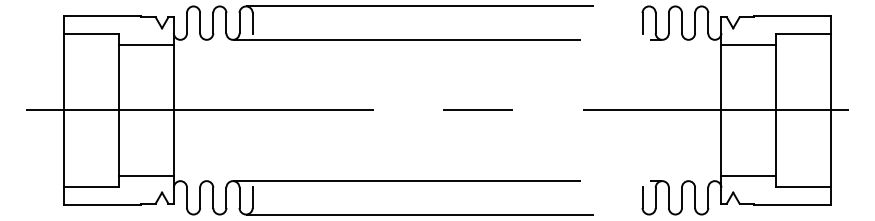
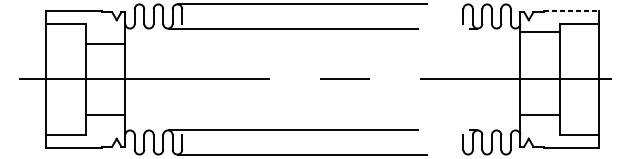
line: (793, 15) -> (572, 10), solid -> dashed
line: (146, 44) -> (105, 43), moved
line: (146, 176) -> (105, 115), moved
line: (748, 176) -> (539, 114), moved

